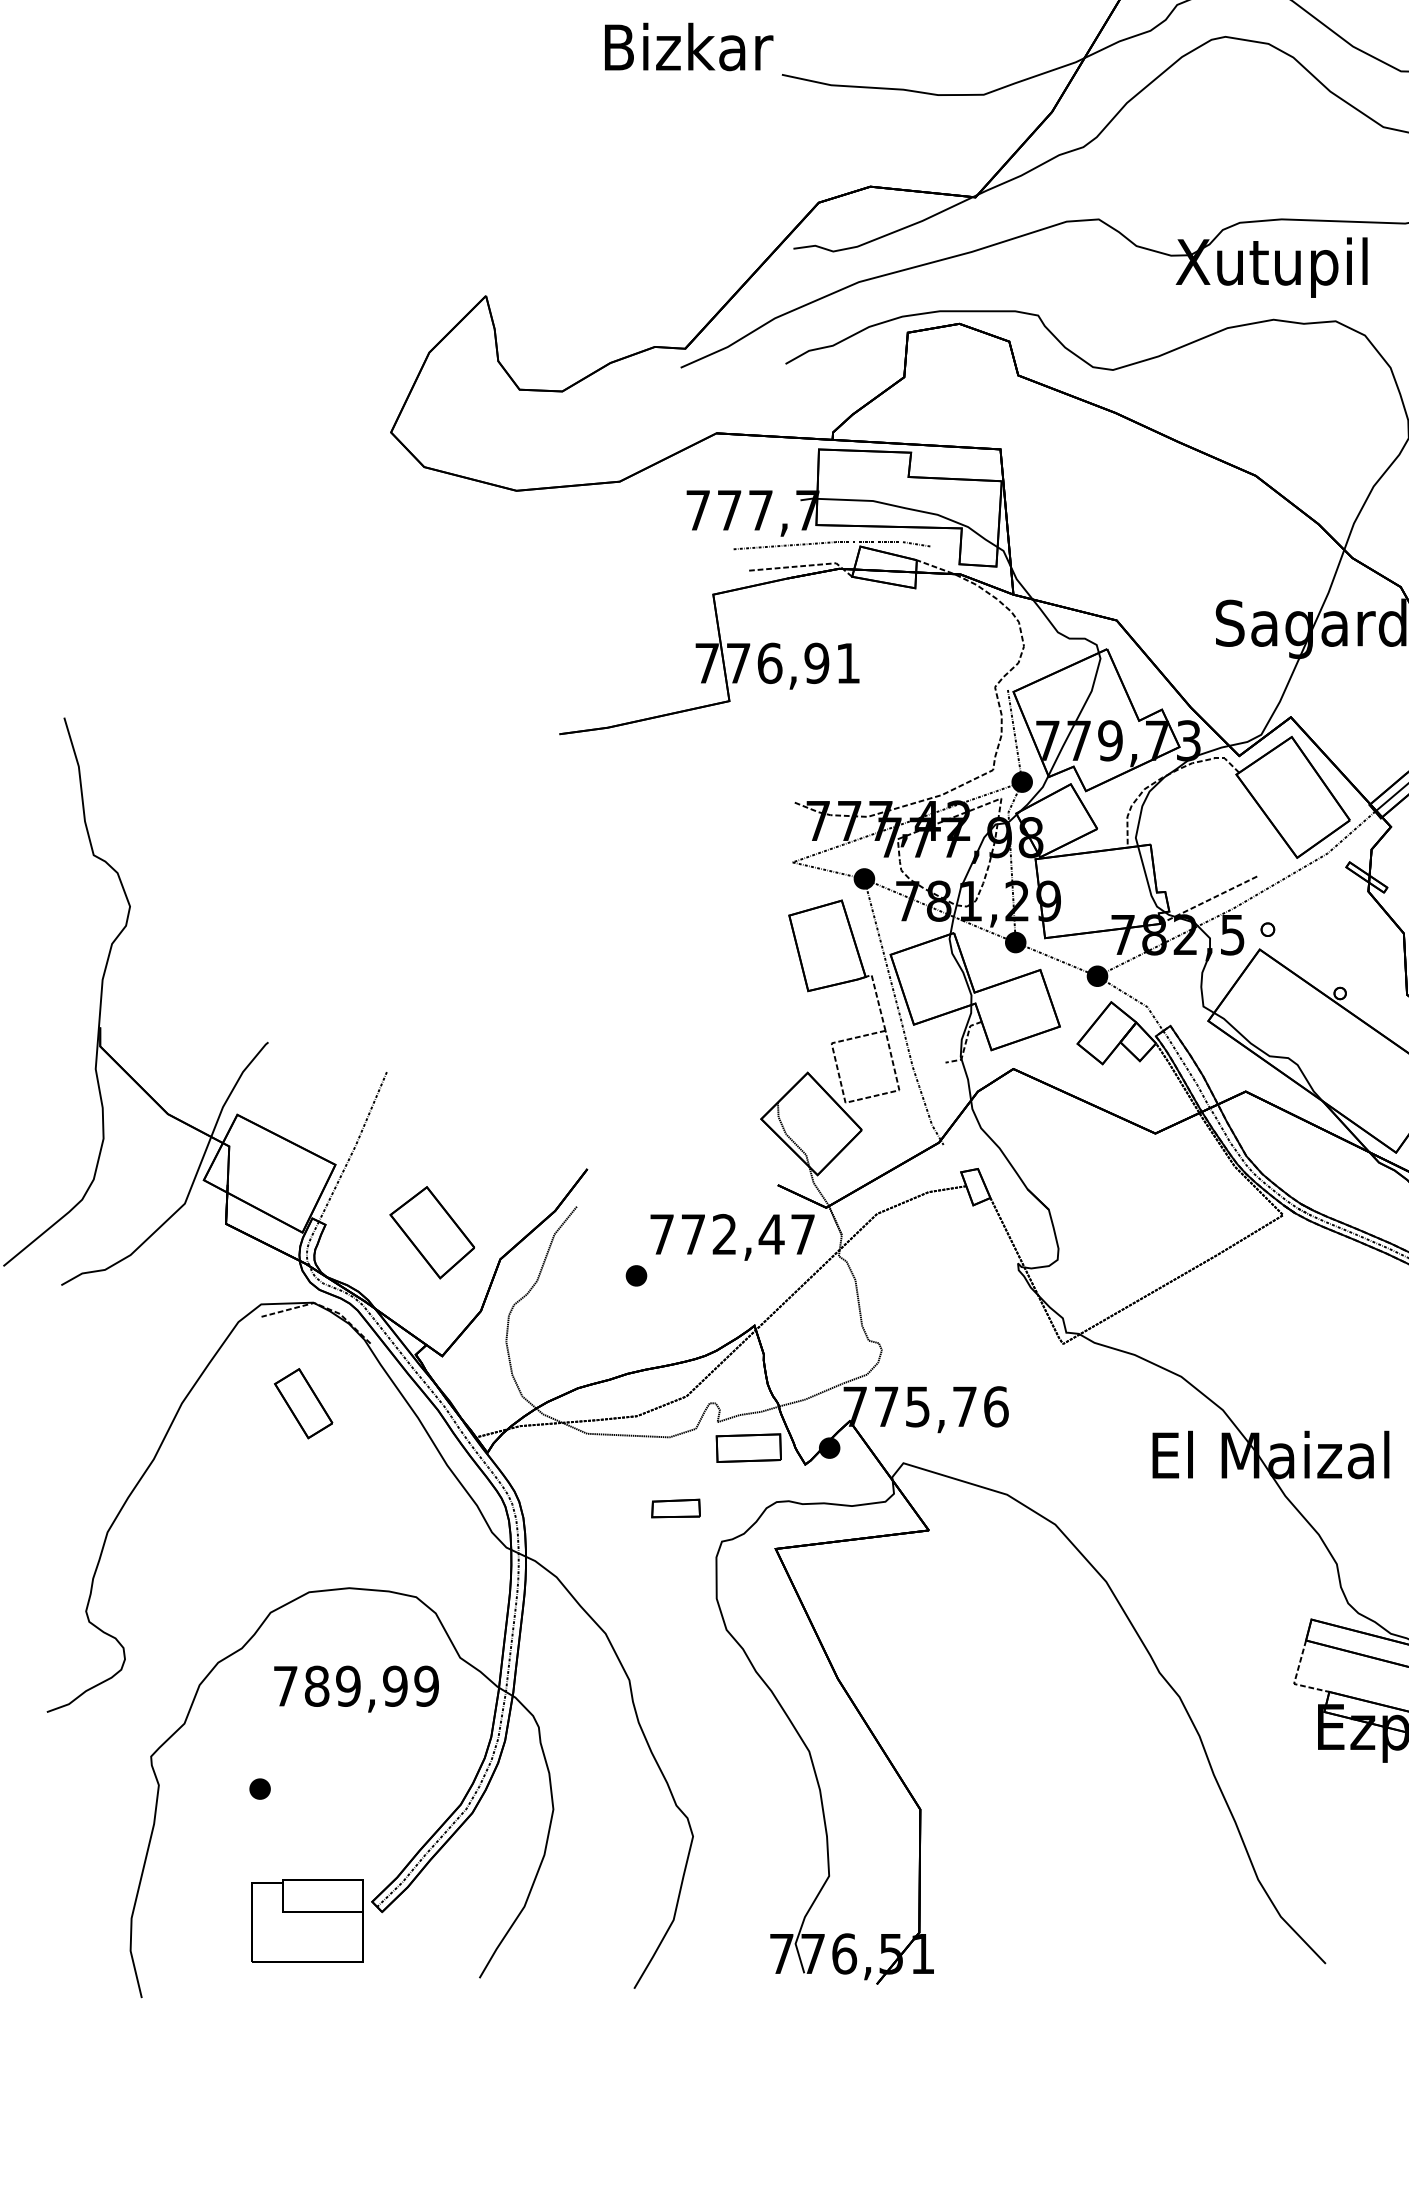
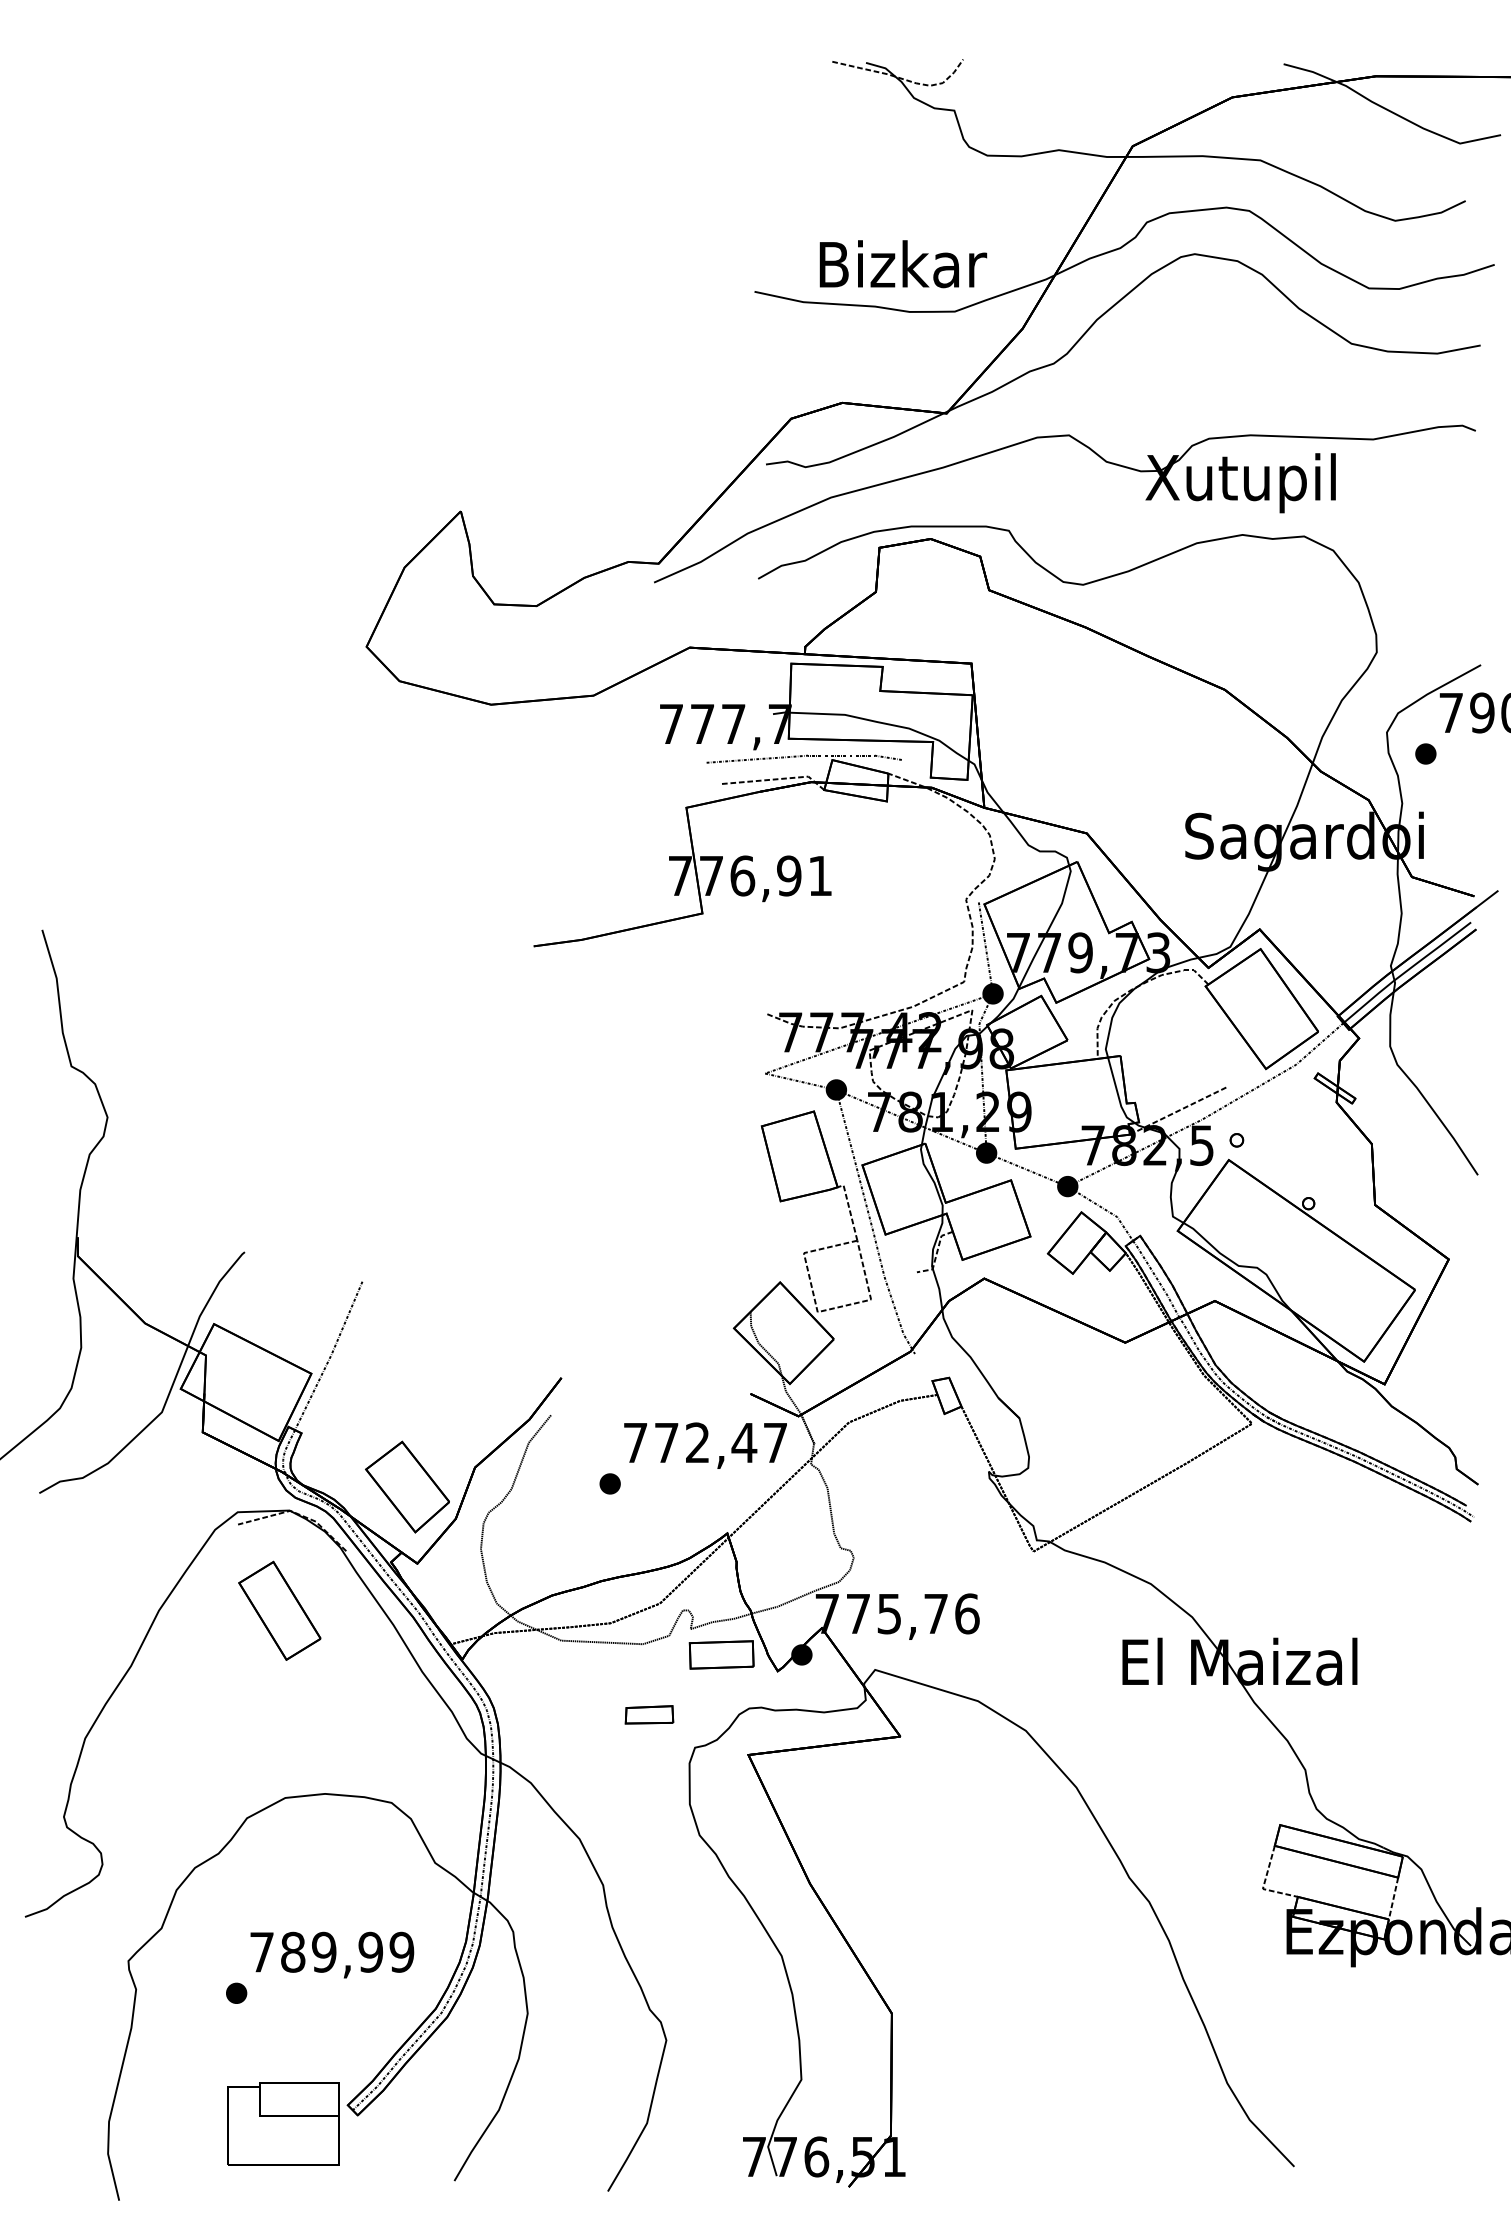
text: (689, 47) -> (903, 264), moved
part: (432, 1232) -> (407, 1486), moved
part: (303, 1403) -> (279, 1610), size x1.43
text: (356, 1688) -> (332, 1954), moved

